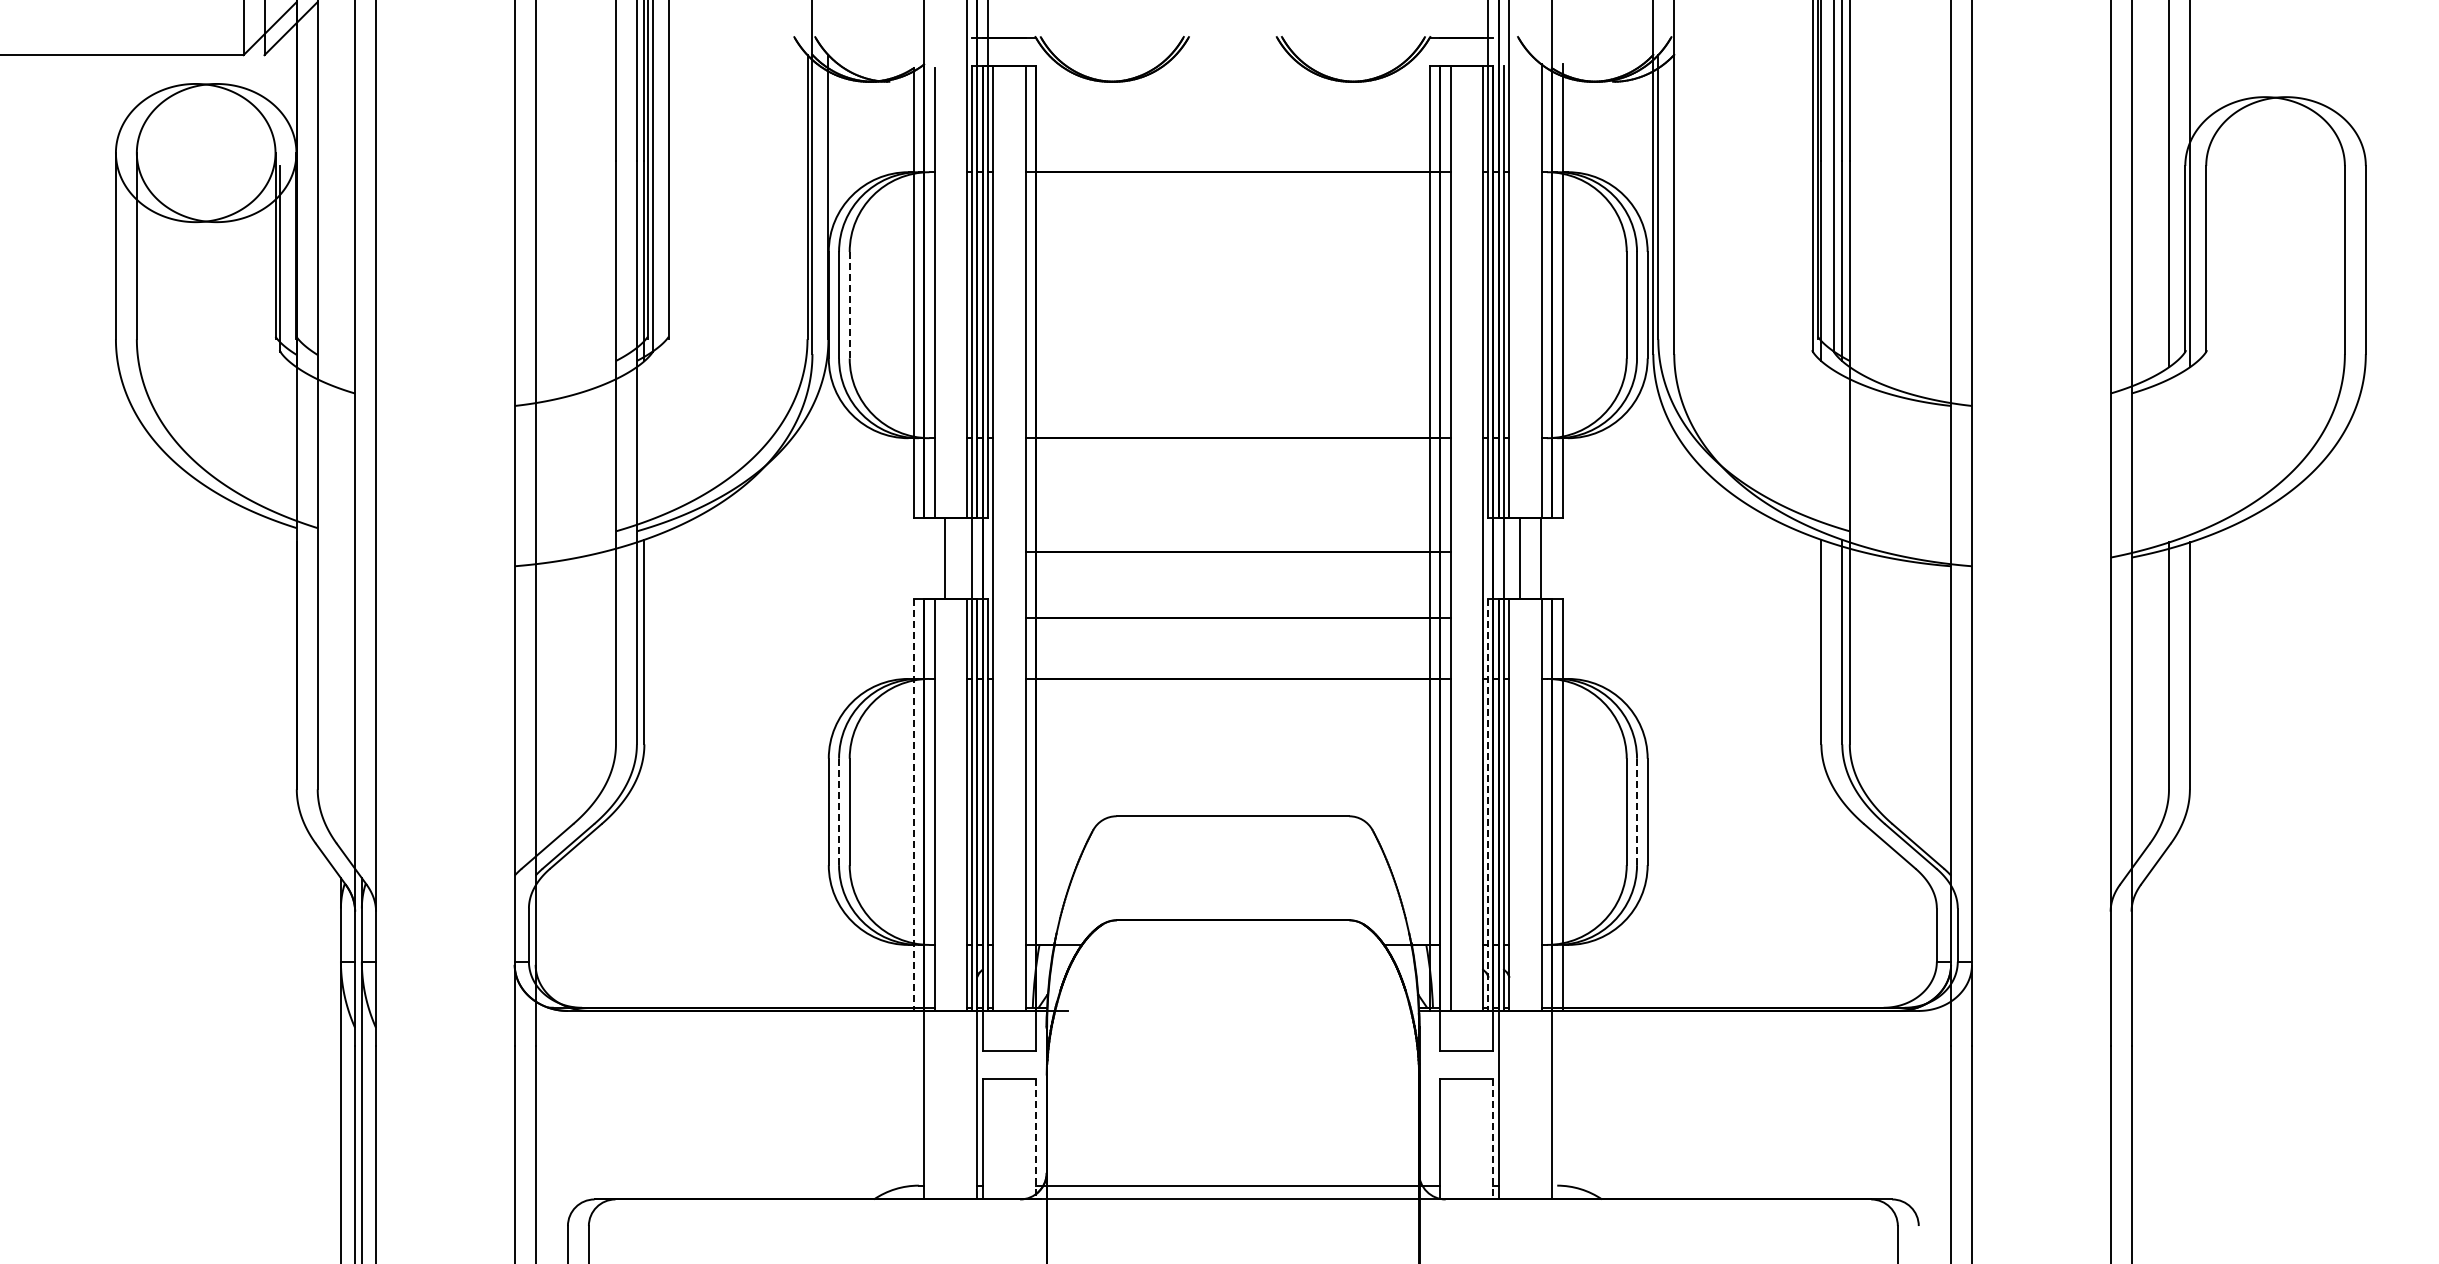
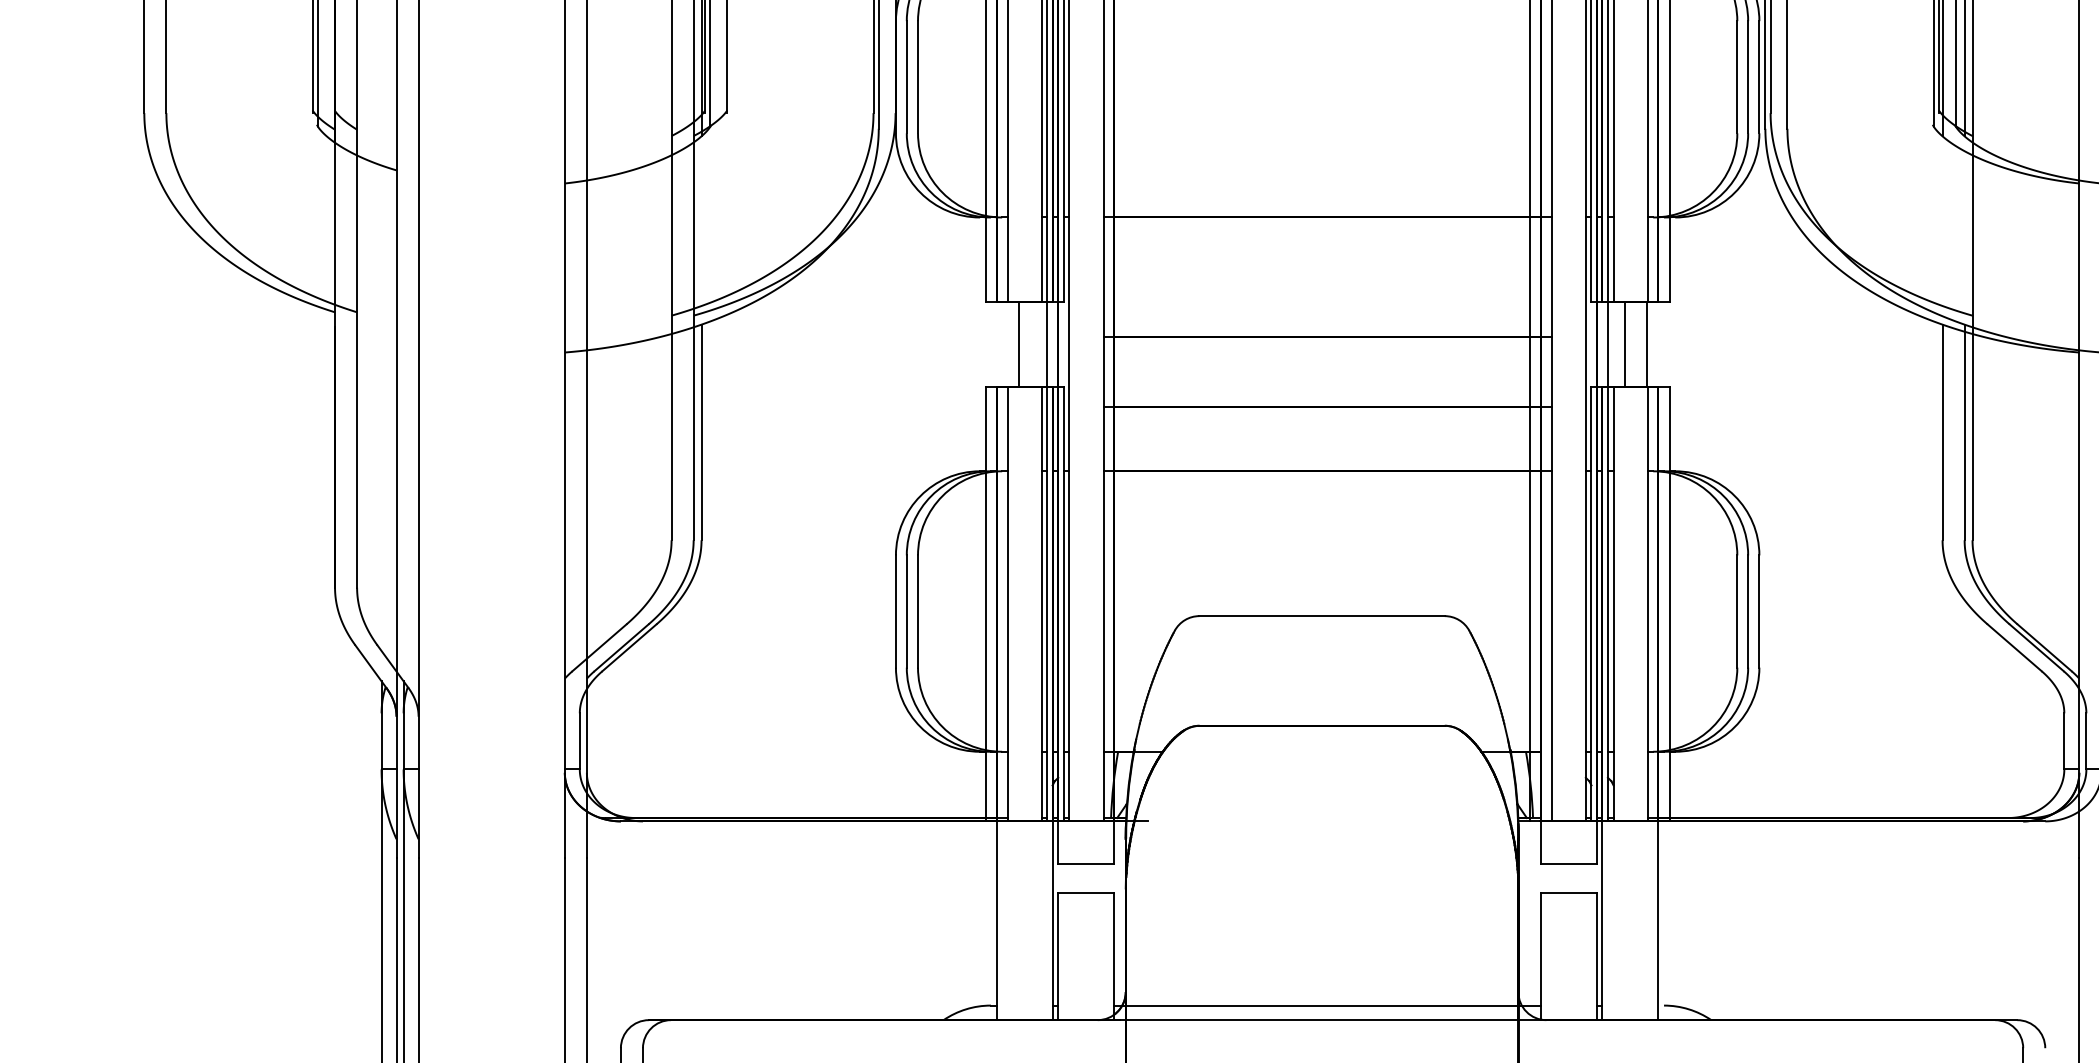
line: (849, 305) -> (917, 77), dashed -> solid
line: (913, 805) -> (985, 604), dashed -> solid
line: (1488, 805) -> (1591, 604), dashed -> solid
line: (839, 812) -> (907, 612), dashed -> solid
line: (1637, 812) -> (1748, 612), dashed -> solid
line: (1035, 1139) -> (1113, 956), dashed -> solid
line: (1493, 1139) -> (1596, 956), dashed -> solid

